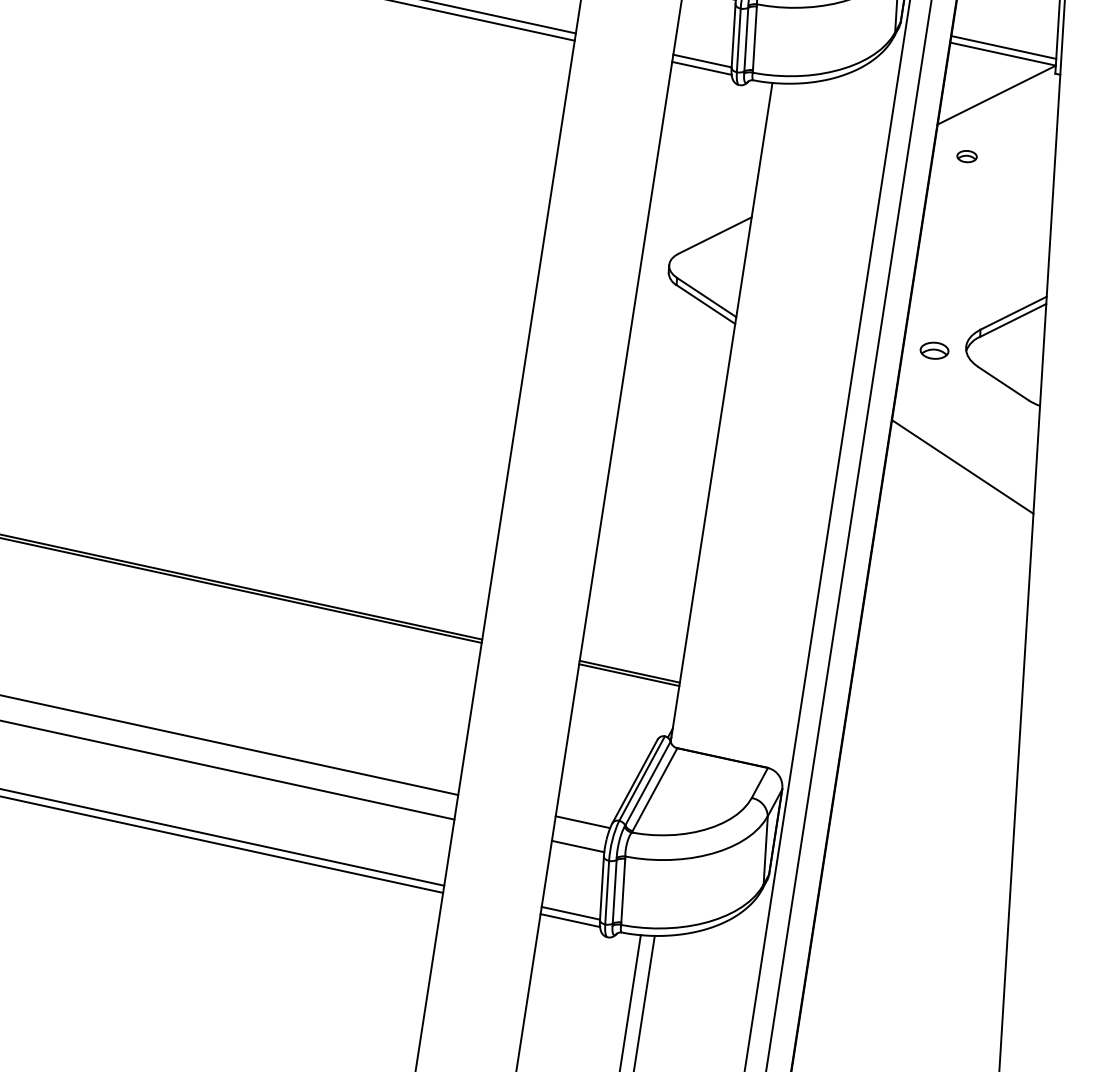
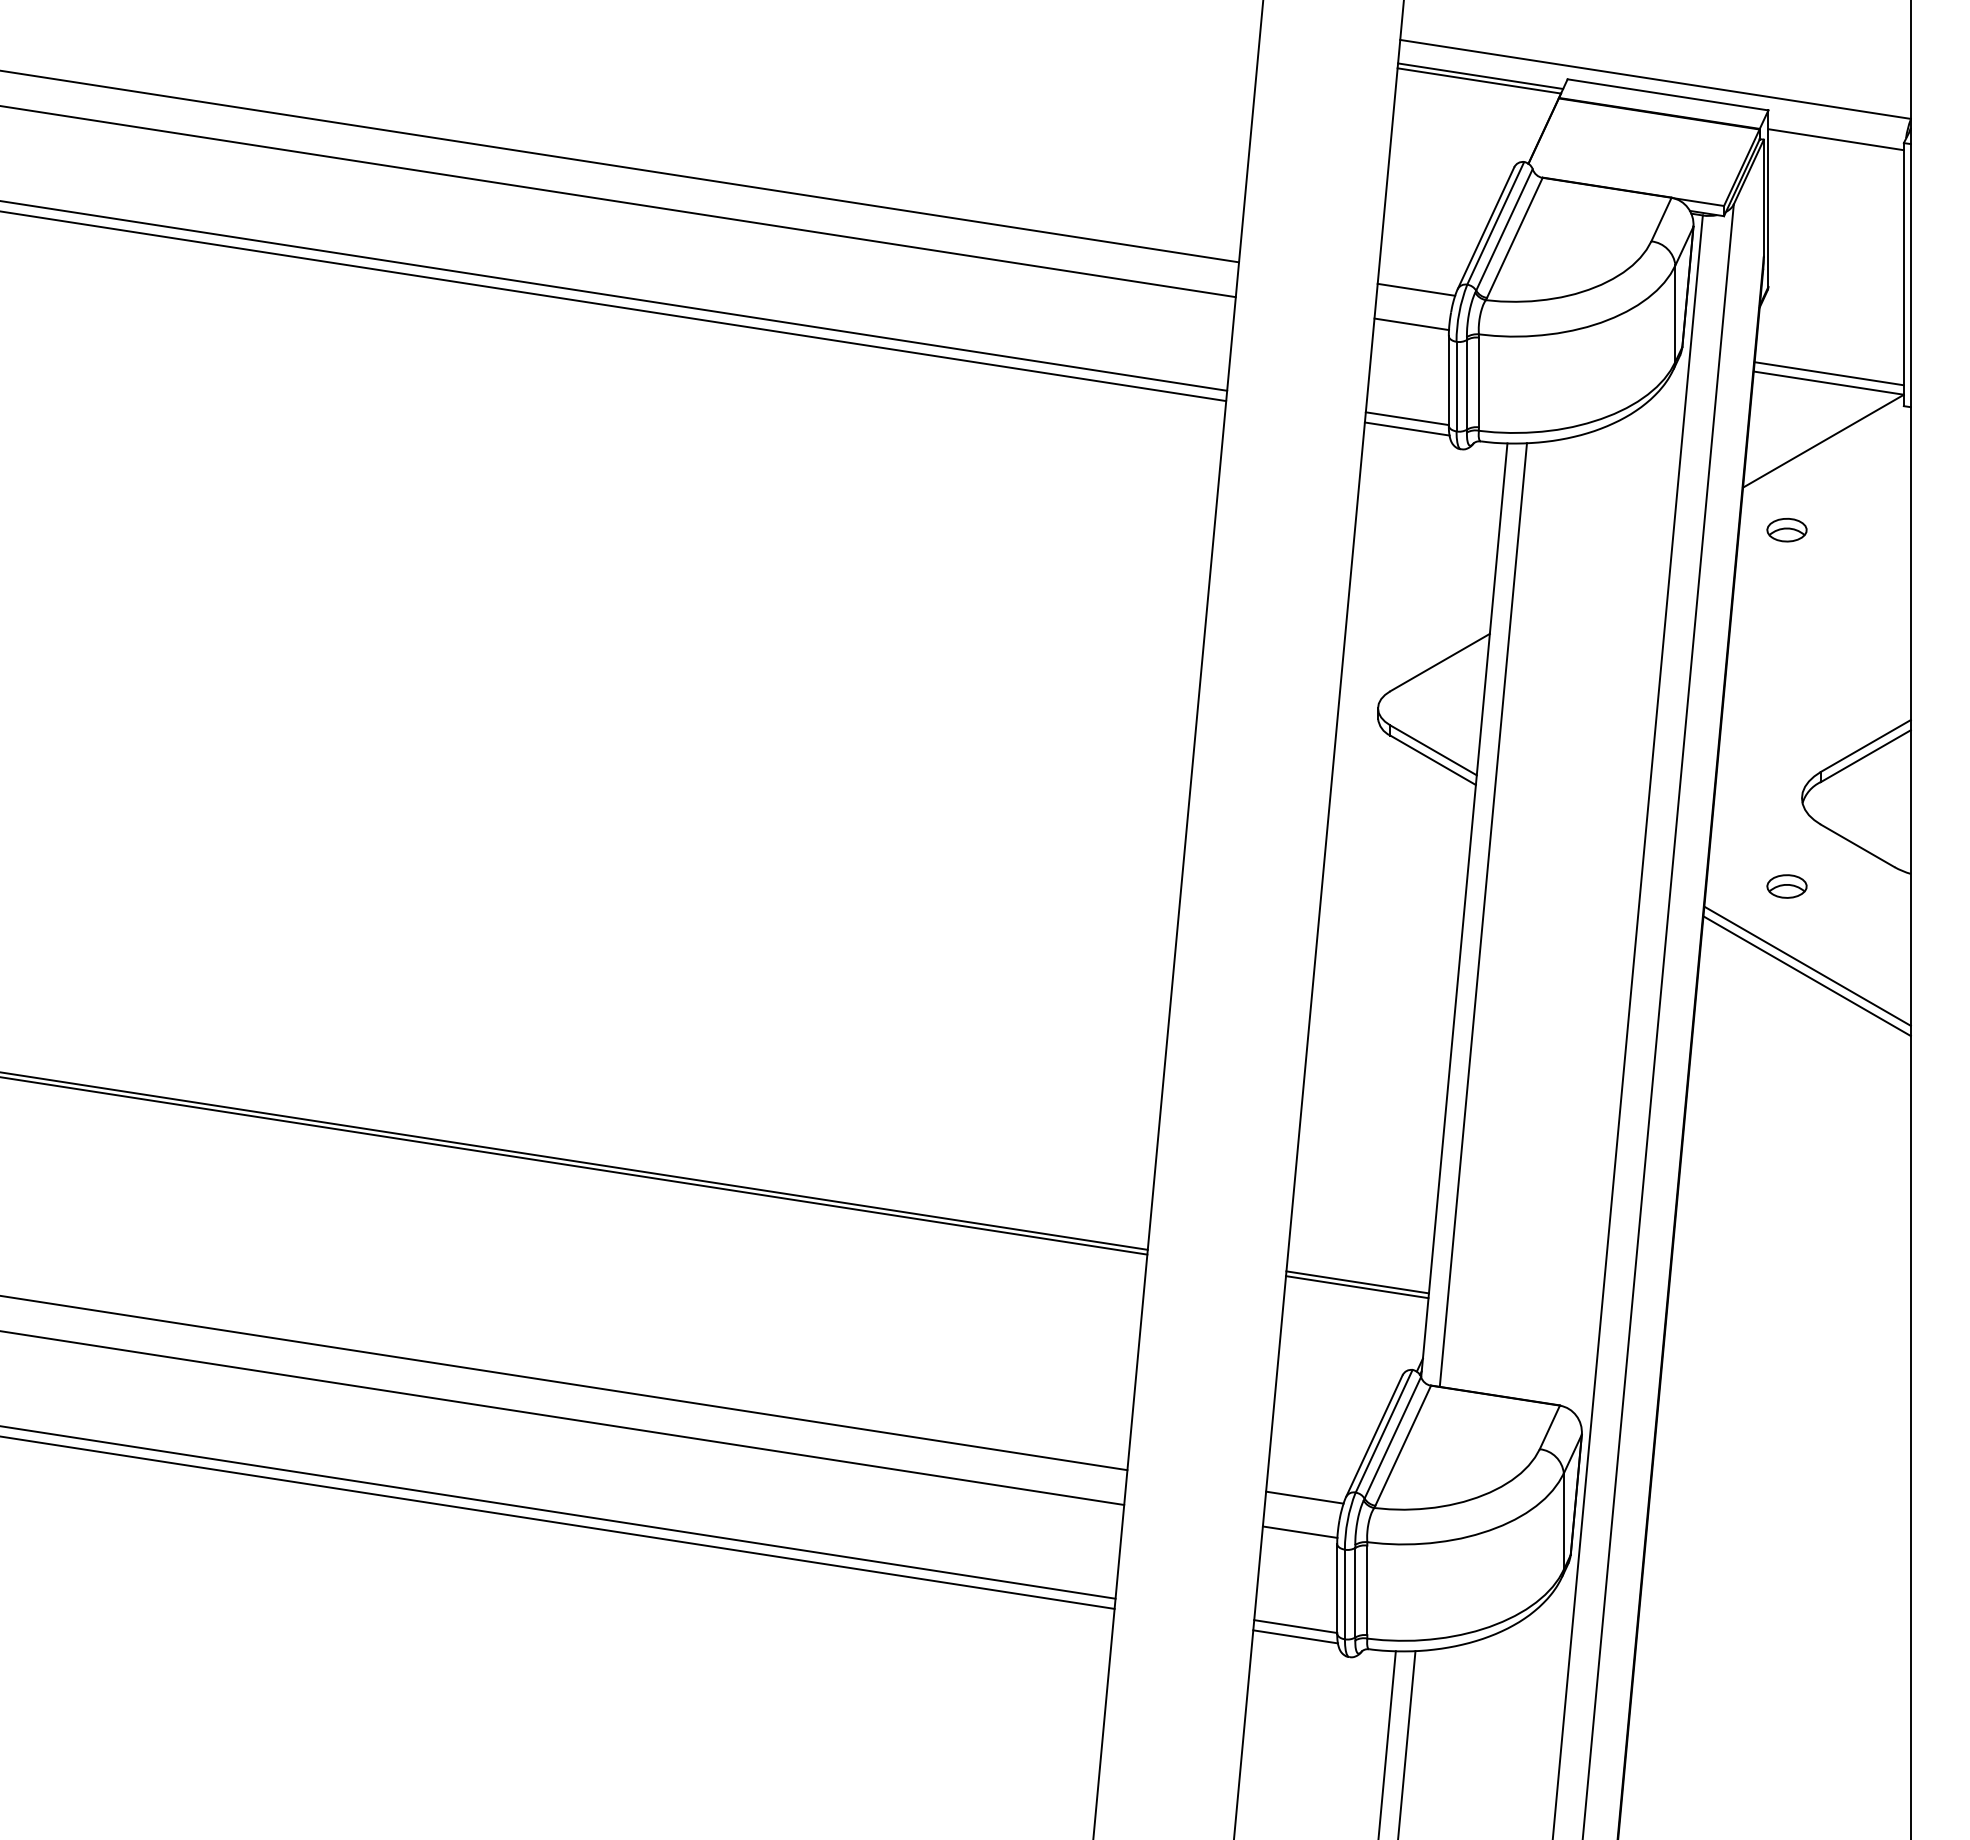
part: (966, 156) -> (1786, 529), size x1.43
part: (934, 350) -> (1786, 886), moved
line: (735, 416) -> (1483, 914), added
line: (961, 474) -> (1806, 976), added

